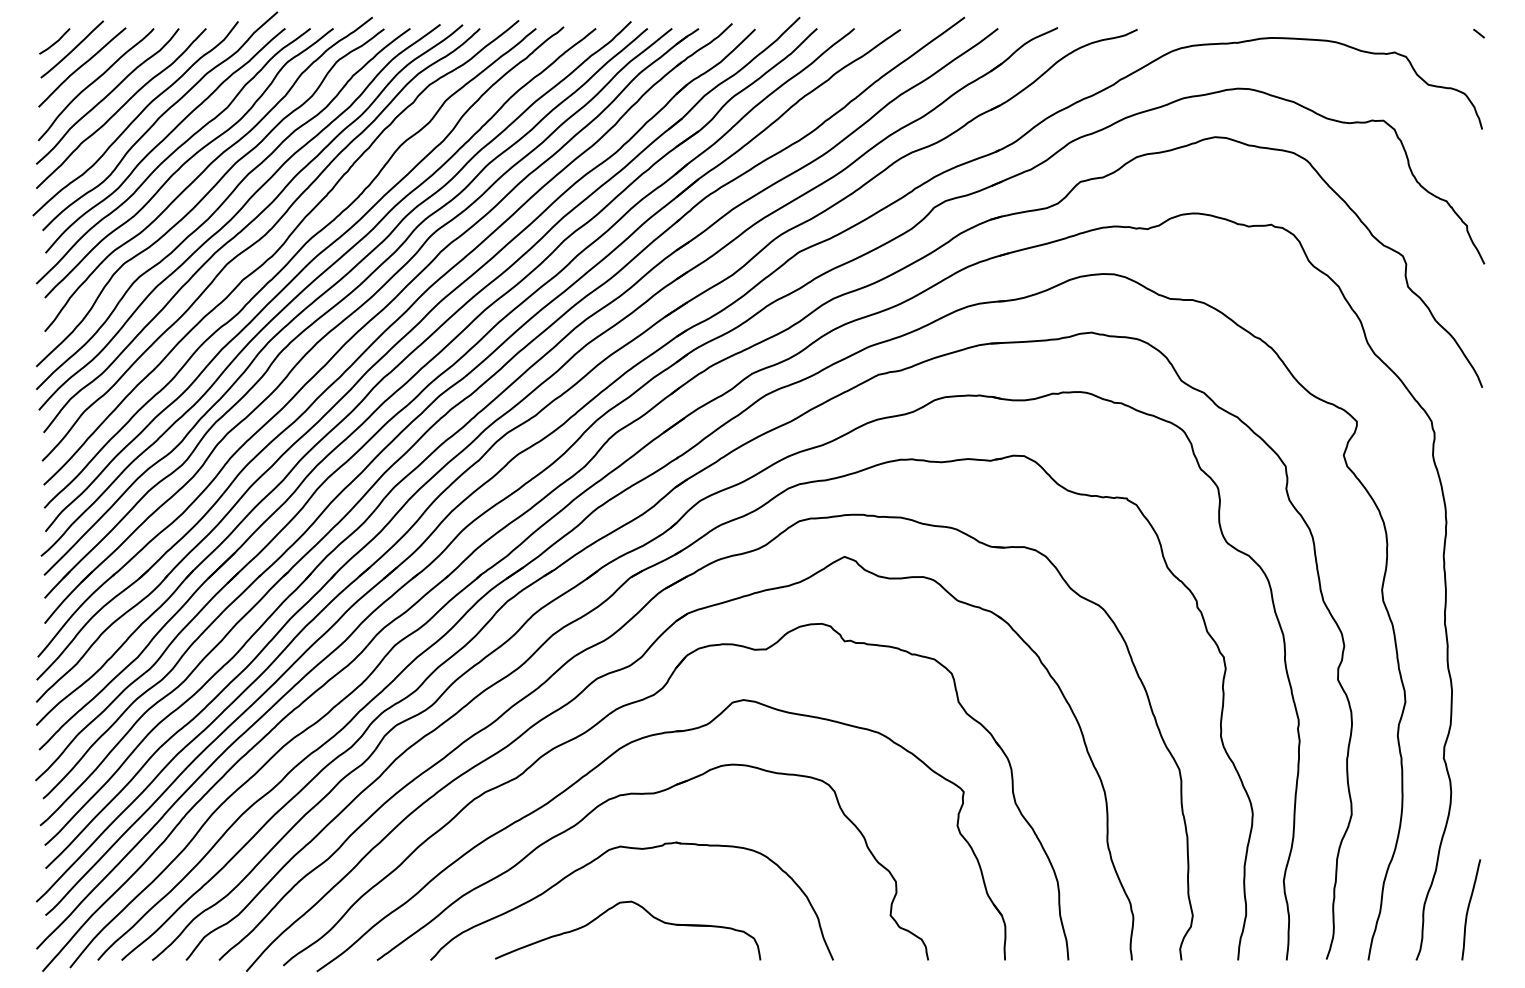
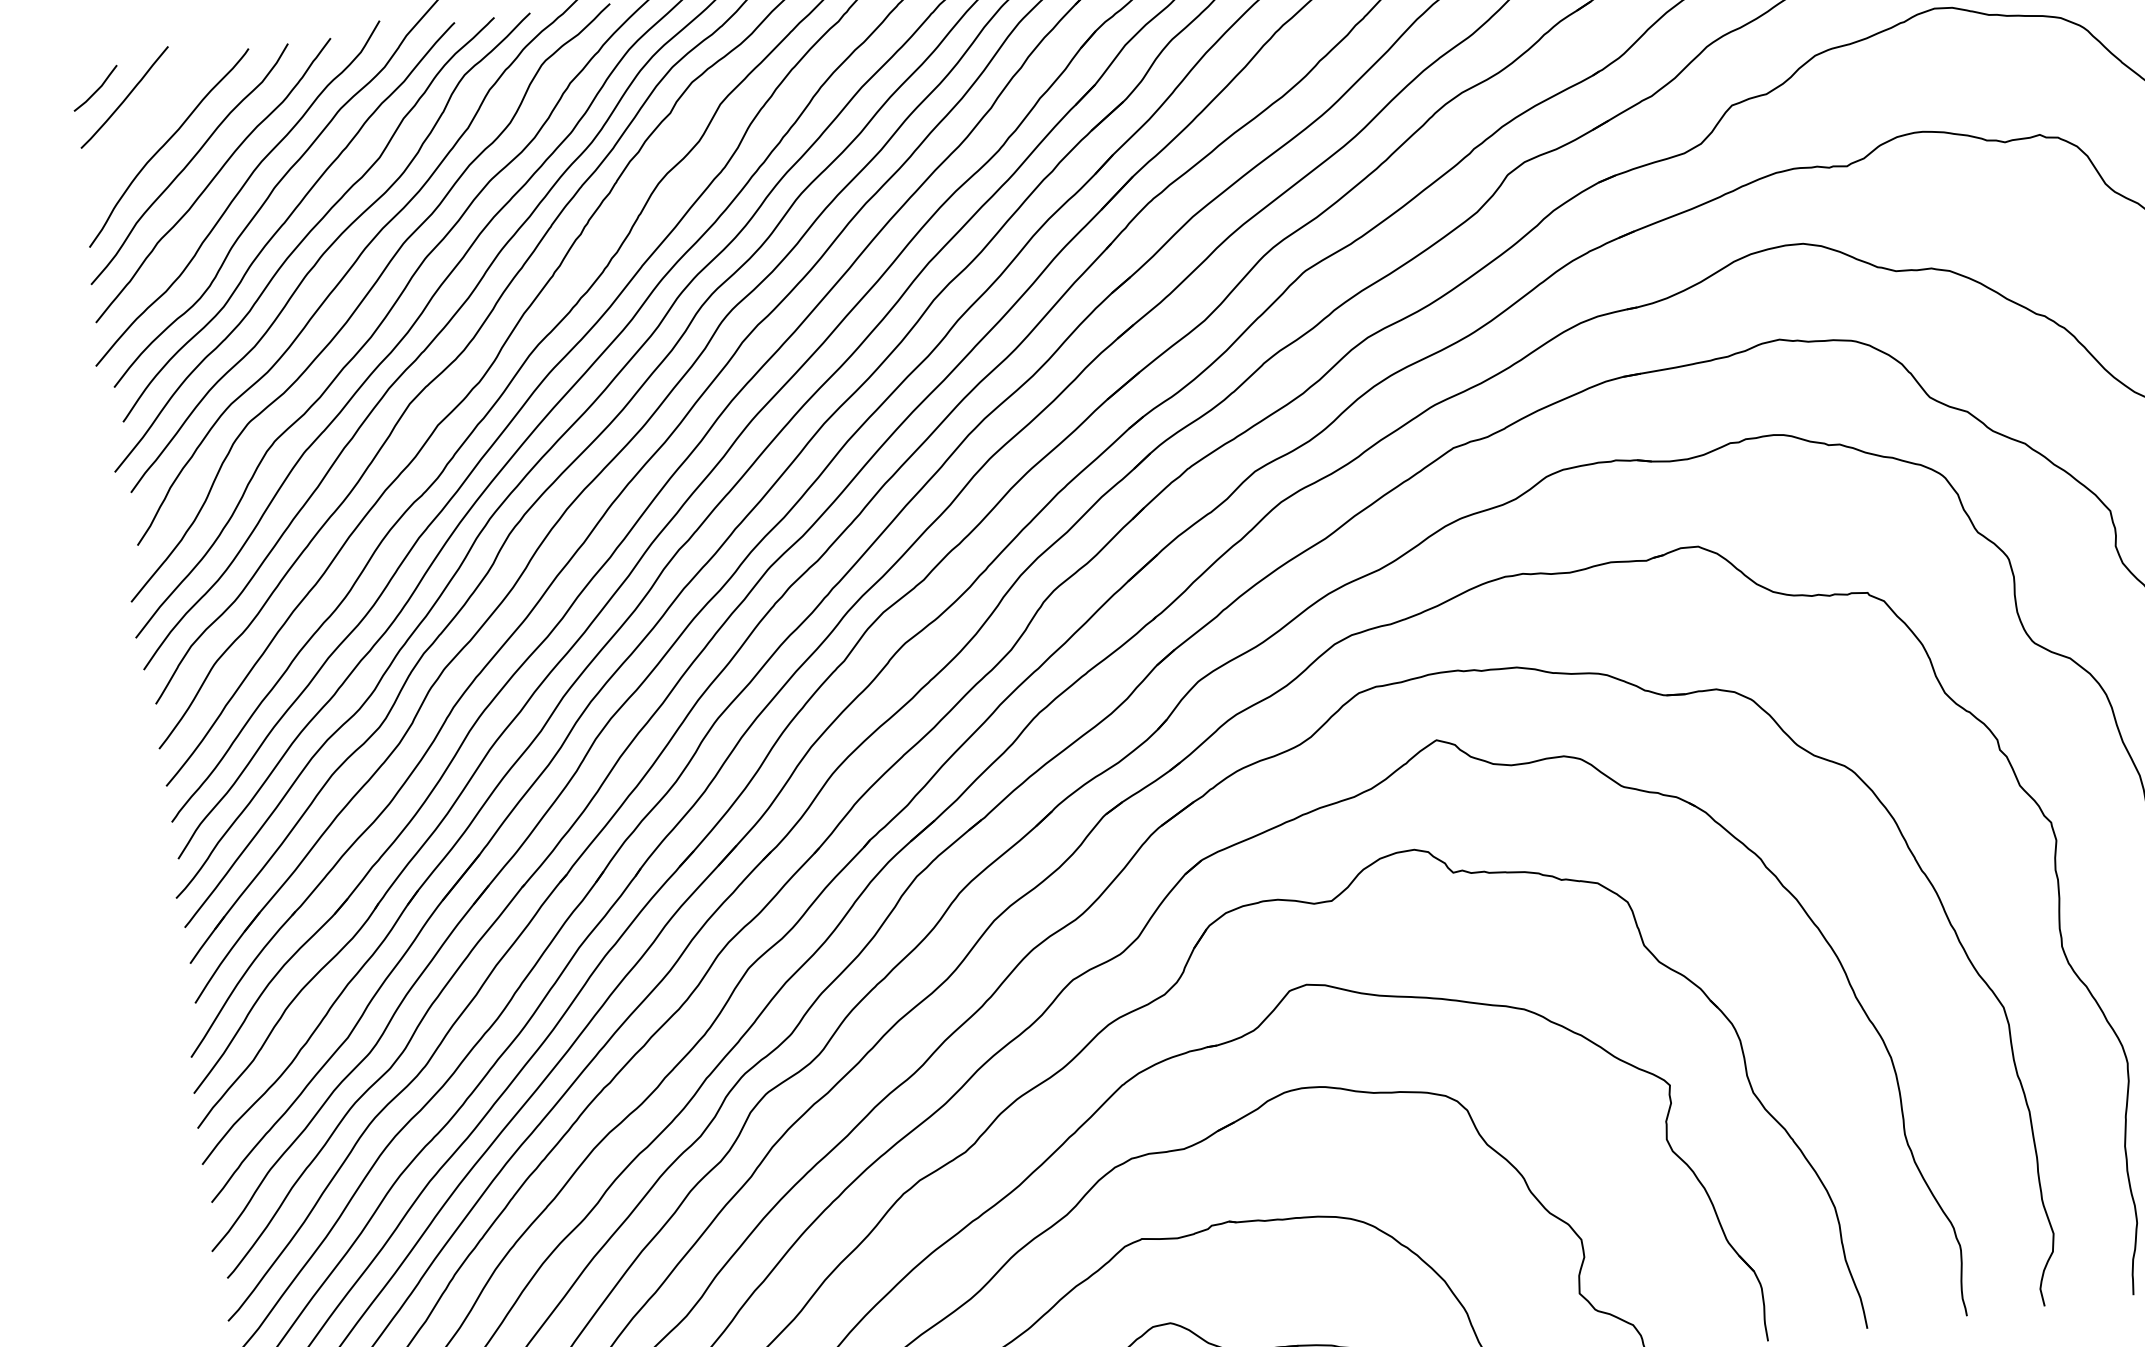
curve: (82, 66) -> (144, 122), removed

